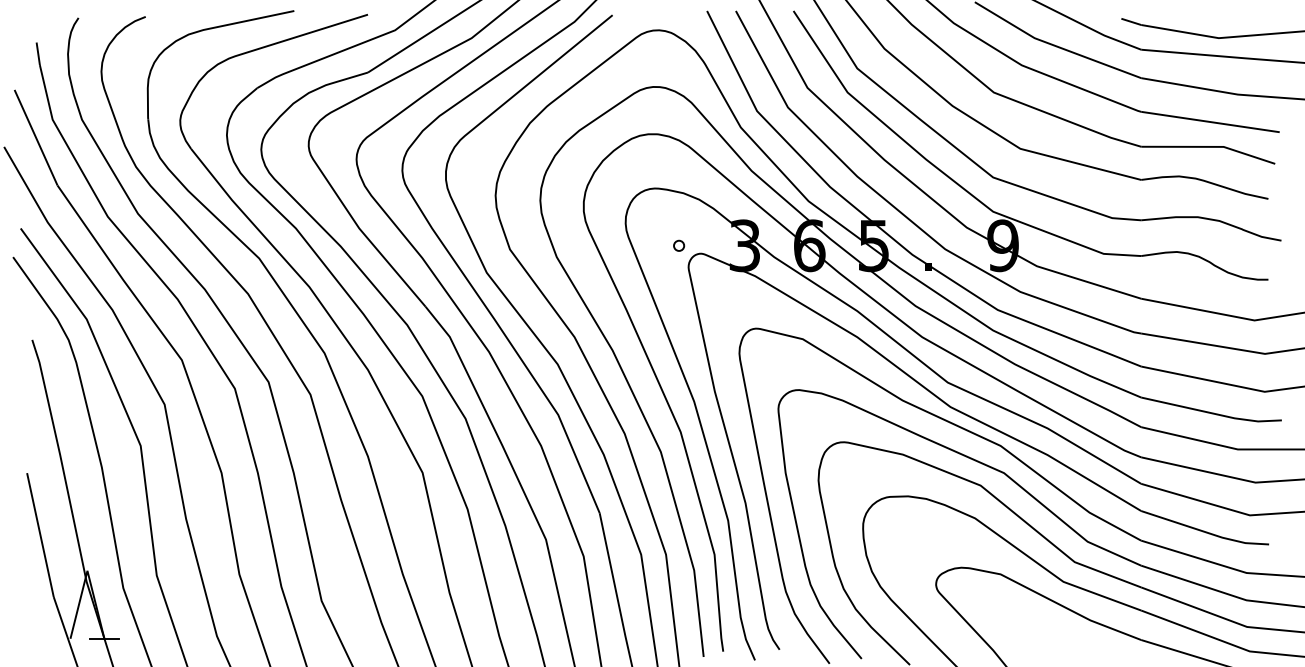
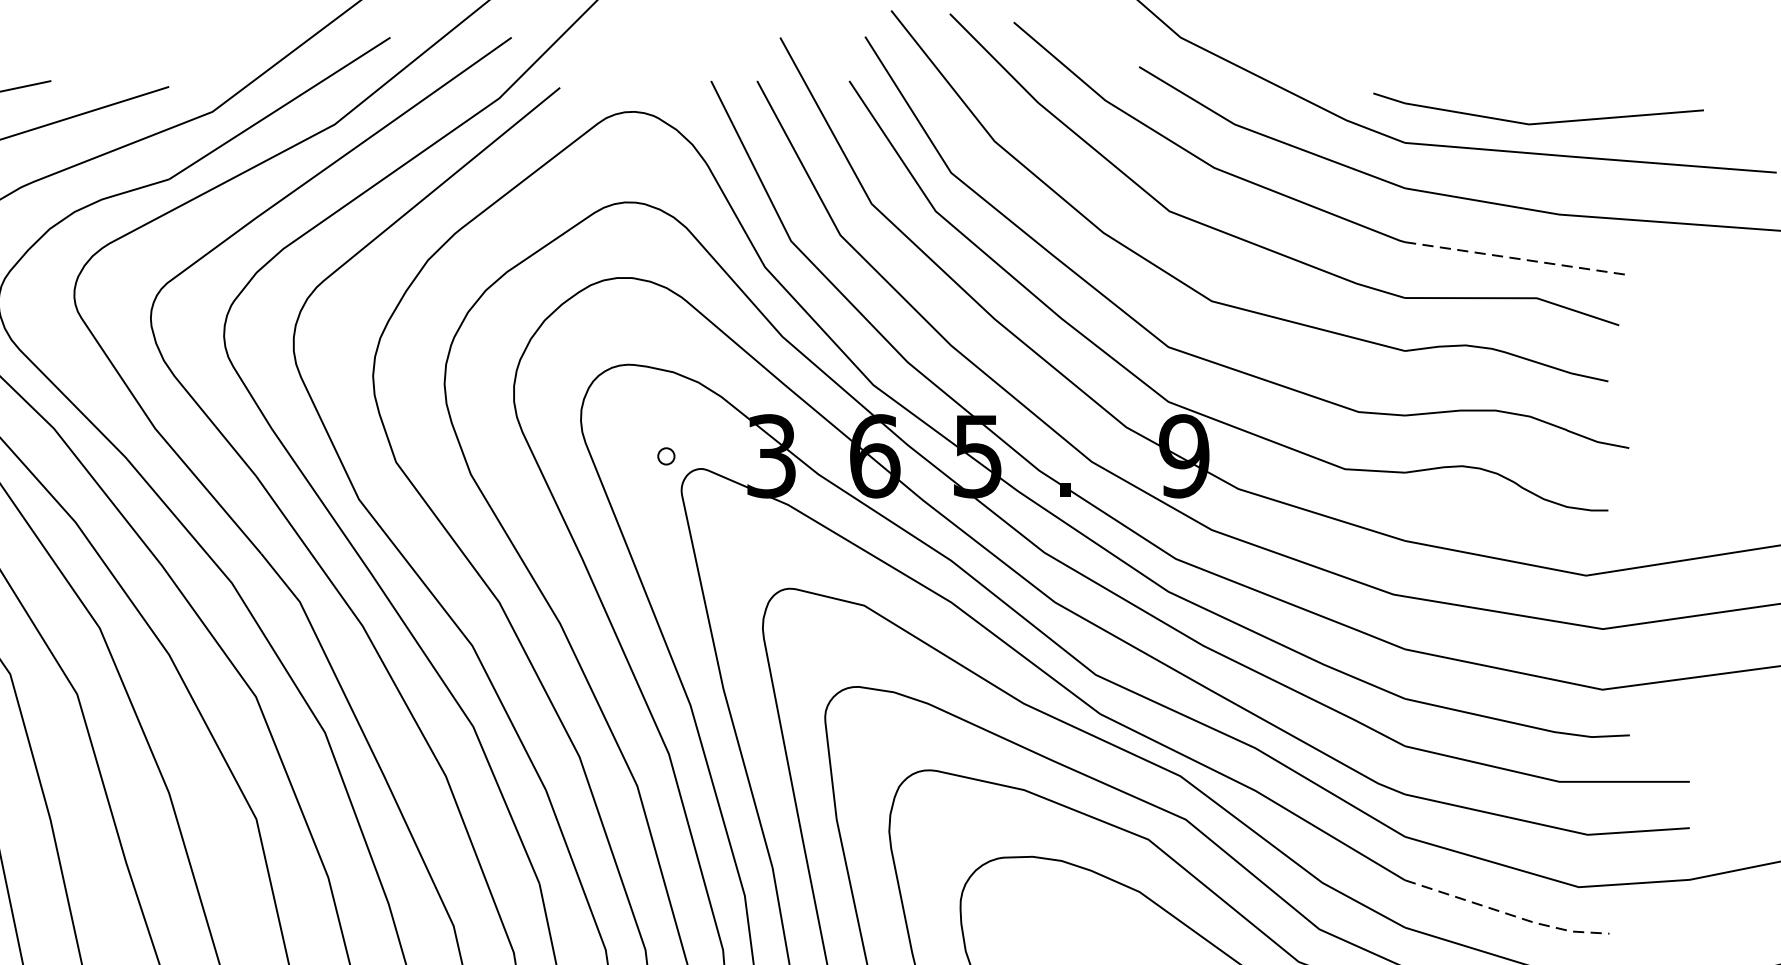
line: (1210, 122) -> (1515, 259), solid -> dashed
line: (1205, 532) -> (1507, 914), solid -> dashed

